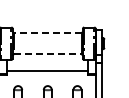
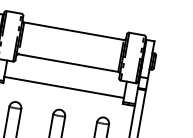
line: (47, 32) -> (73, 30), dashed -> solid
line: (47, 54) -> (67, 63), dashed -> solid

